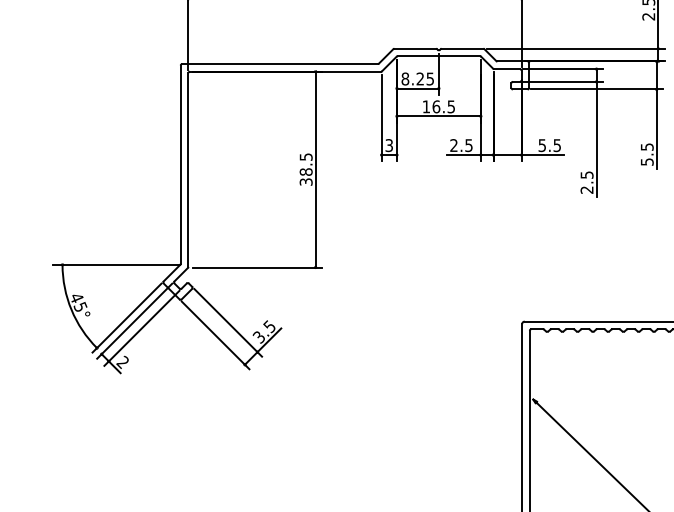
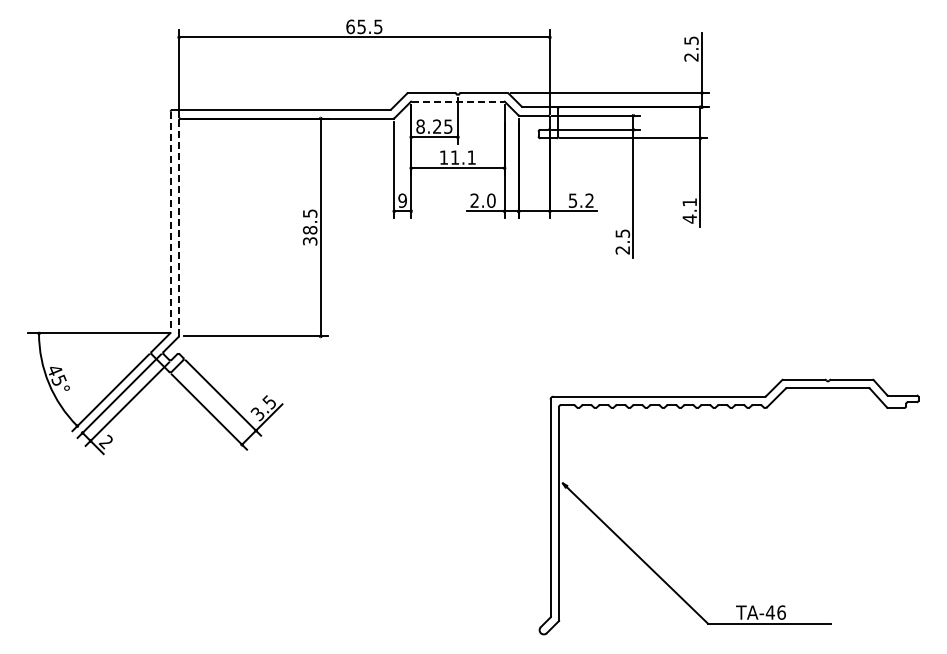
line: (439, 56) -> (458, 101), solid -> dashed
text: (443, 106) -> (462, 157), 16.5 -> 11.1
text: (389, 145) -> (402, 200), 3 -> 9
text: (469, 145) -> (491, 200), 2.5 -> 2.0
text: (557, 145) -> (589, 200), 5.5 -> 5.2
text: (646, 154) -> (689, 210), 5.5 -> 4.1
line: (180, 165) -> (170, 222), solid -> dashed
line: (188, 169) -> (179, 227), solid -> dashed

